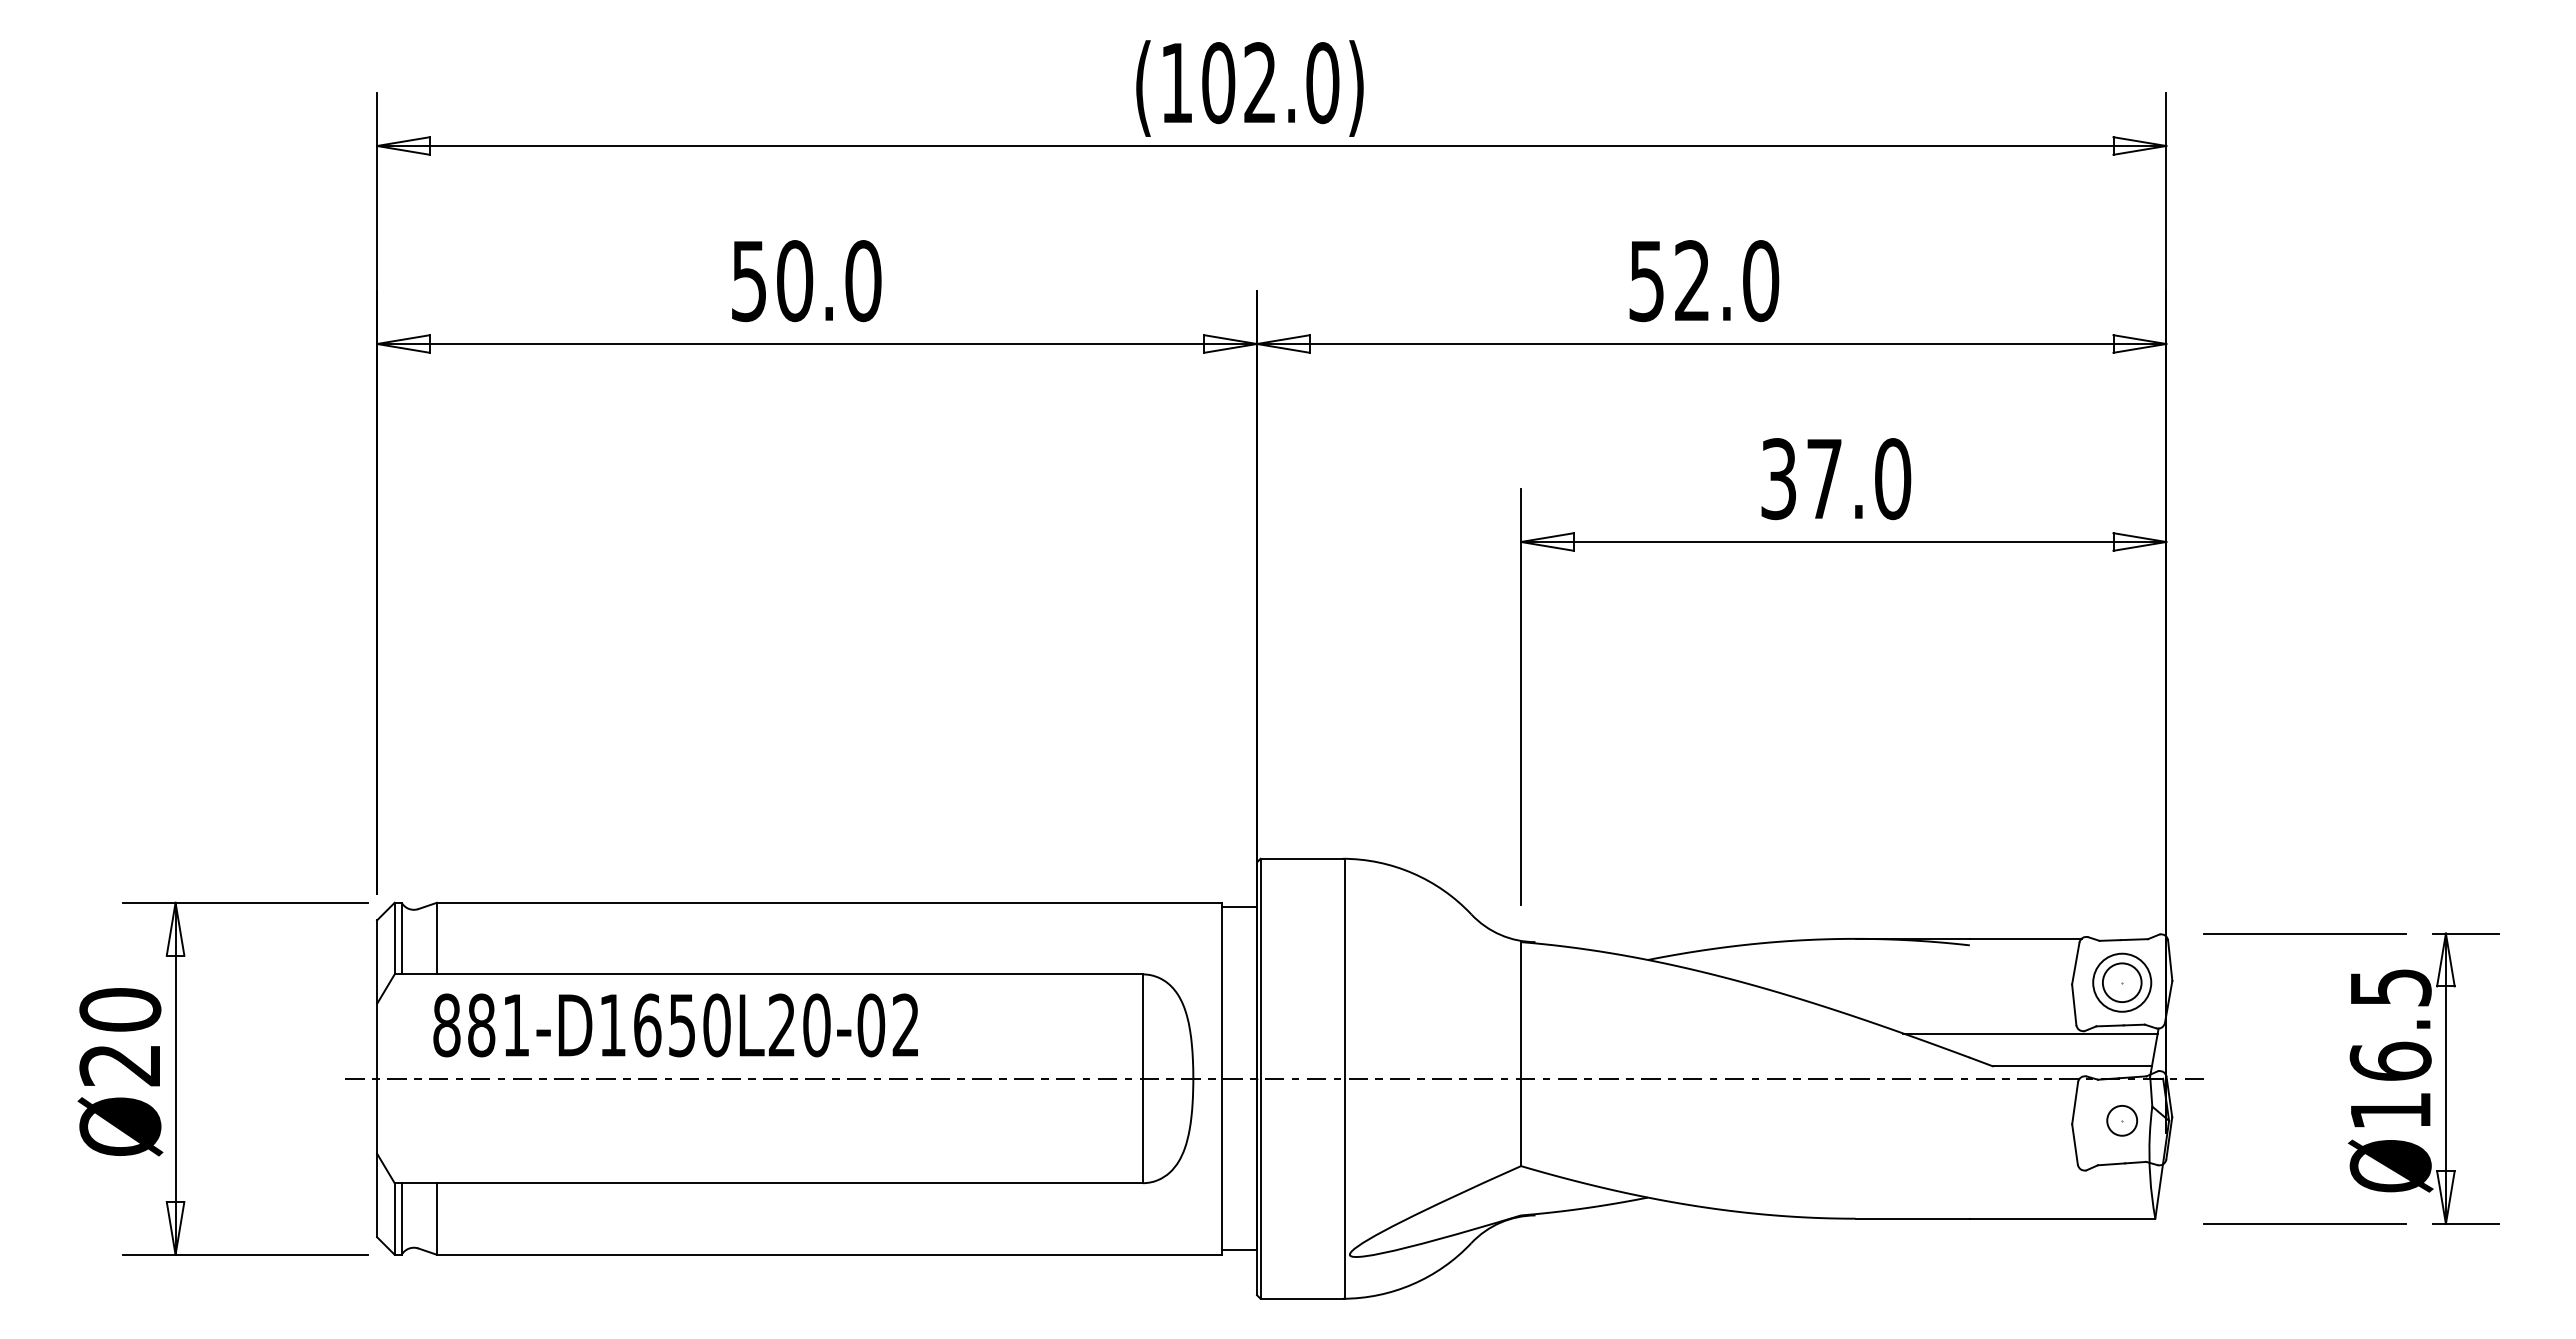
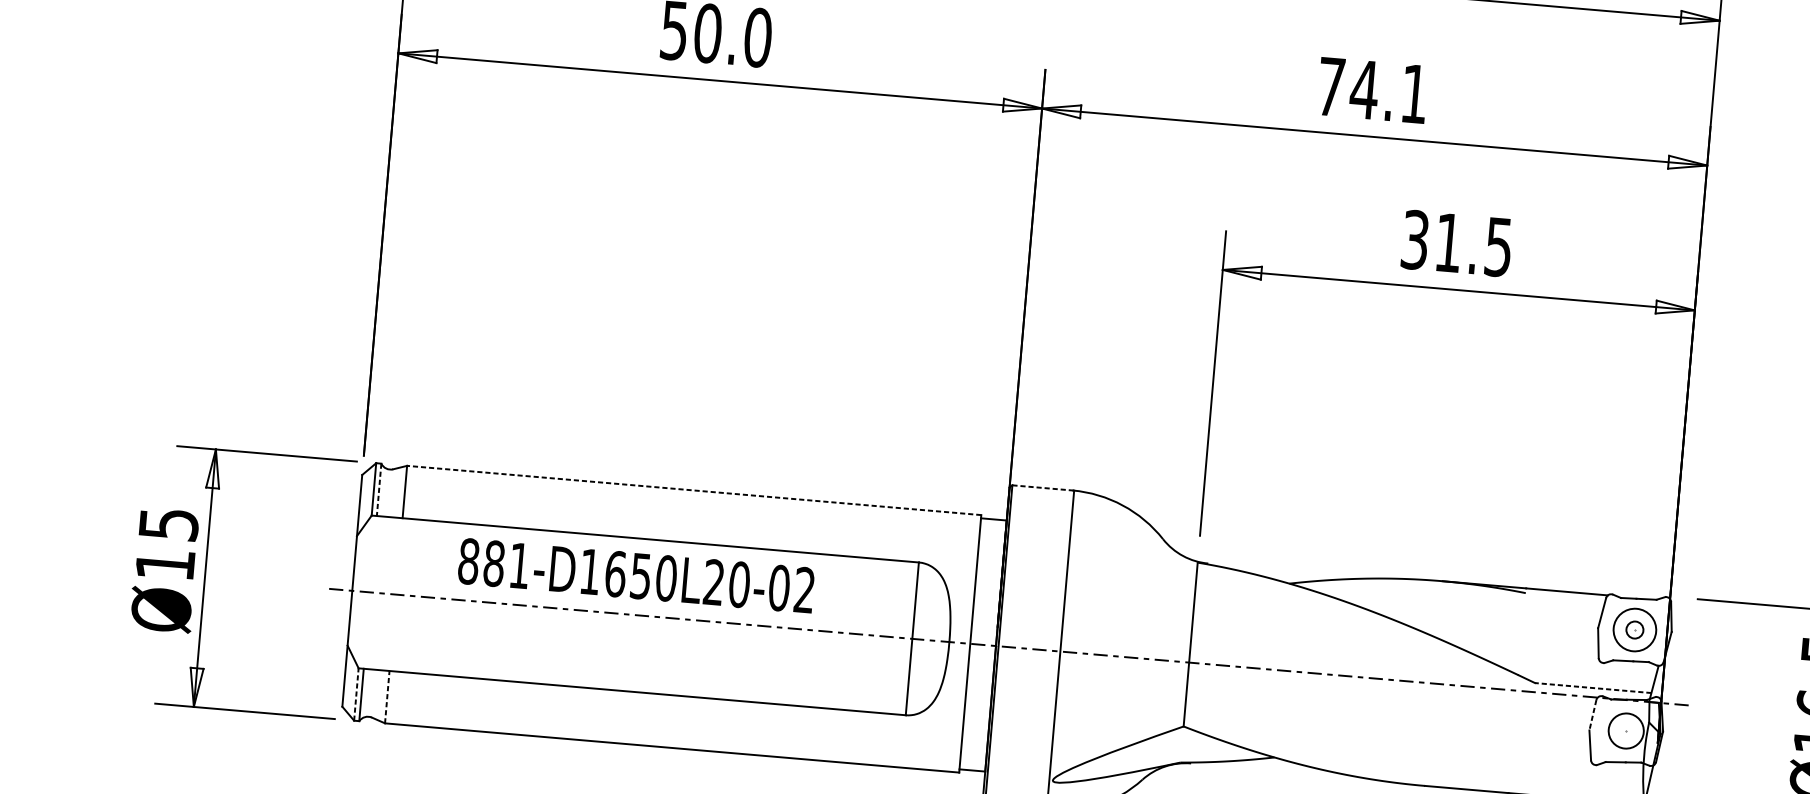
text: (1704, 281) -> (1373, 90), 52.0 -> 74.1
text: (1859, 479) -> (1474, 245), 37.0 -> 31.5
line: (1303, 858) -> (1043, 487), solid -> dashed
line: (828, 902) -> (693, 490), solid -> dashed
line: (401, 938) -> (378, 489), solid -> dashed
circle: (2121, 982) -> (1634, 629), size x0.6
text: (675, 1025) -> (636, 575), moved
line: (2030, 1033) -> (1564, 661), removed
text: (120, 1037) -> (167, 544), Ø20 -> Ø15
line: (2072, 1066) -> (1593, 688), solid -> dashed
line: (2075, 1103) -> (1593, 715), solid -> dashed
circle: (2122, 1120) -> (1626, 730), size x1.6
line: (394, 1218) -> (356, 694), solid -> dashed
line: (436, 1218) -> (387, 696), solid -> dashed

